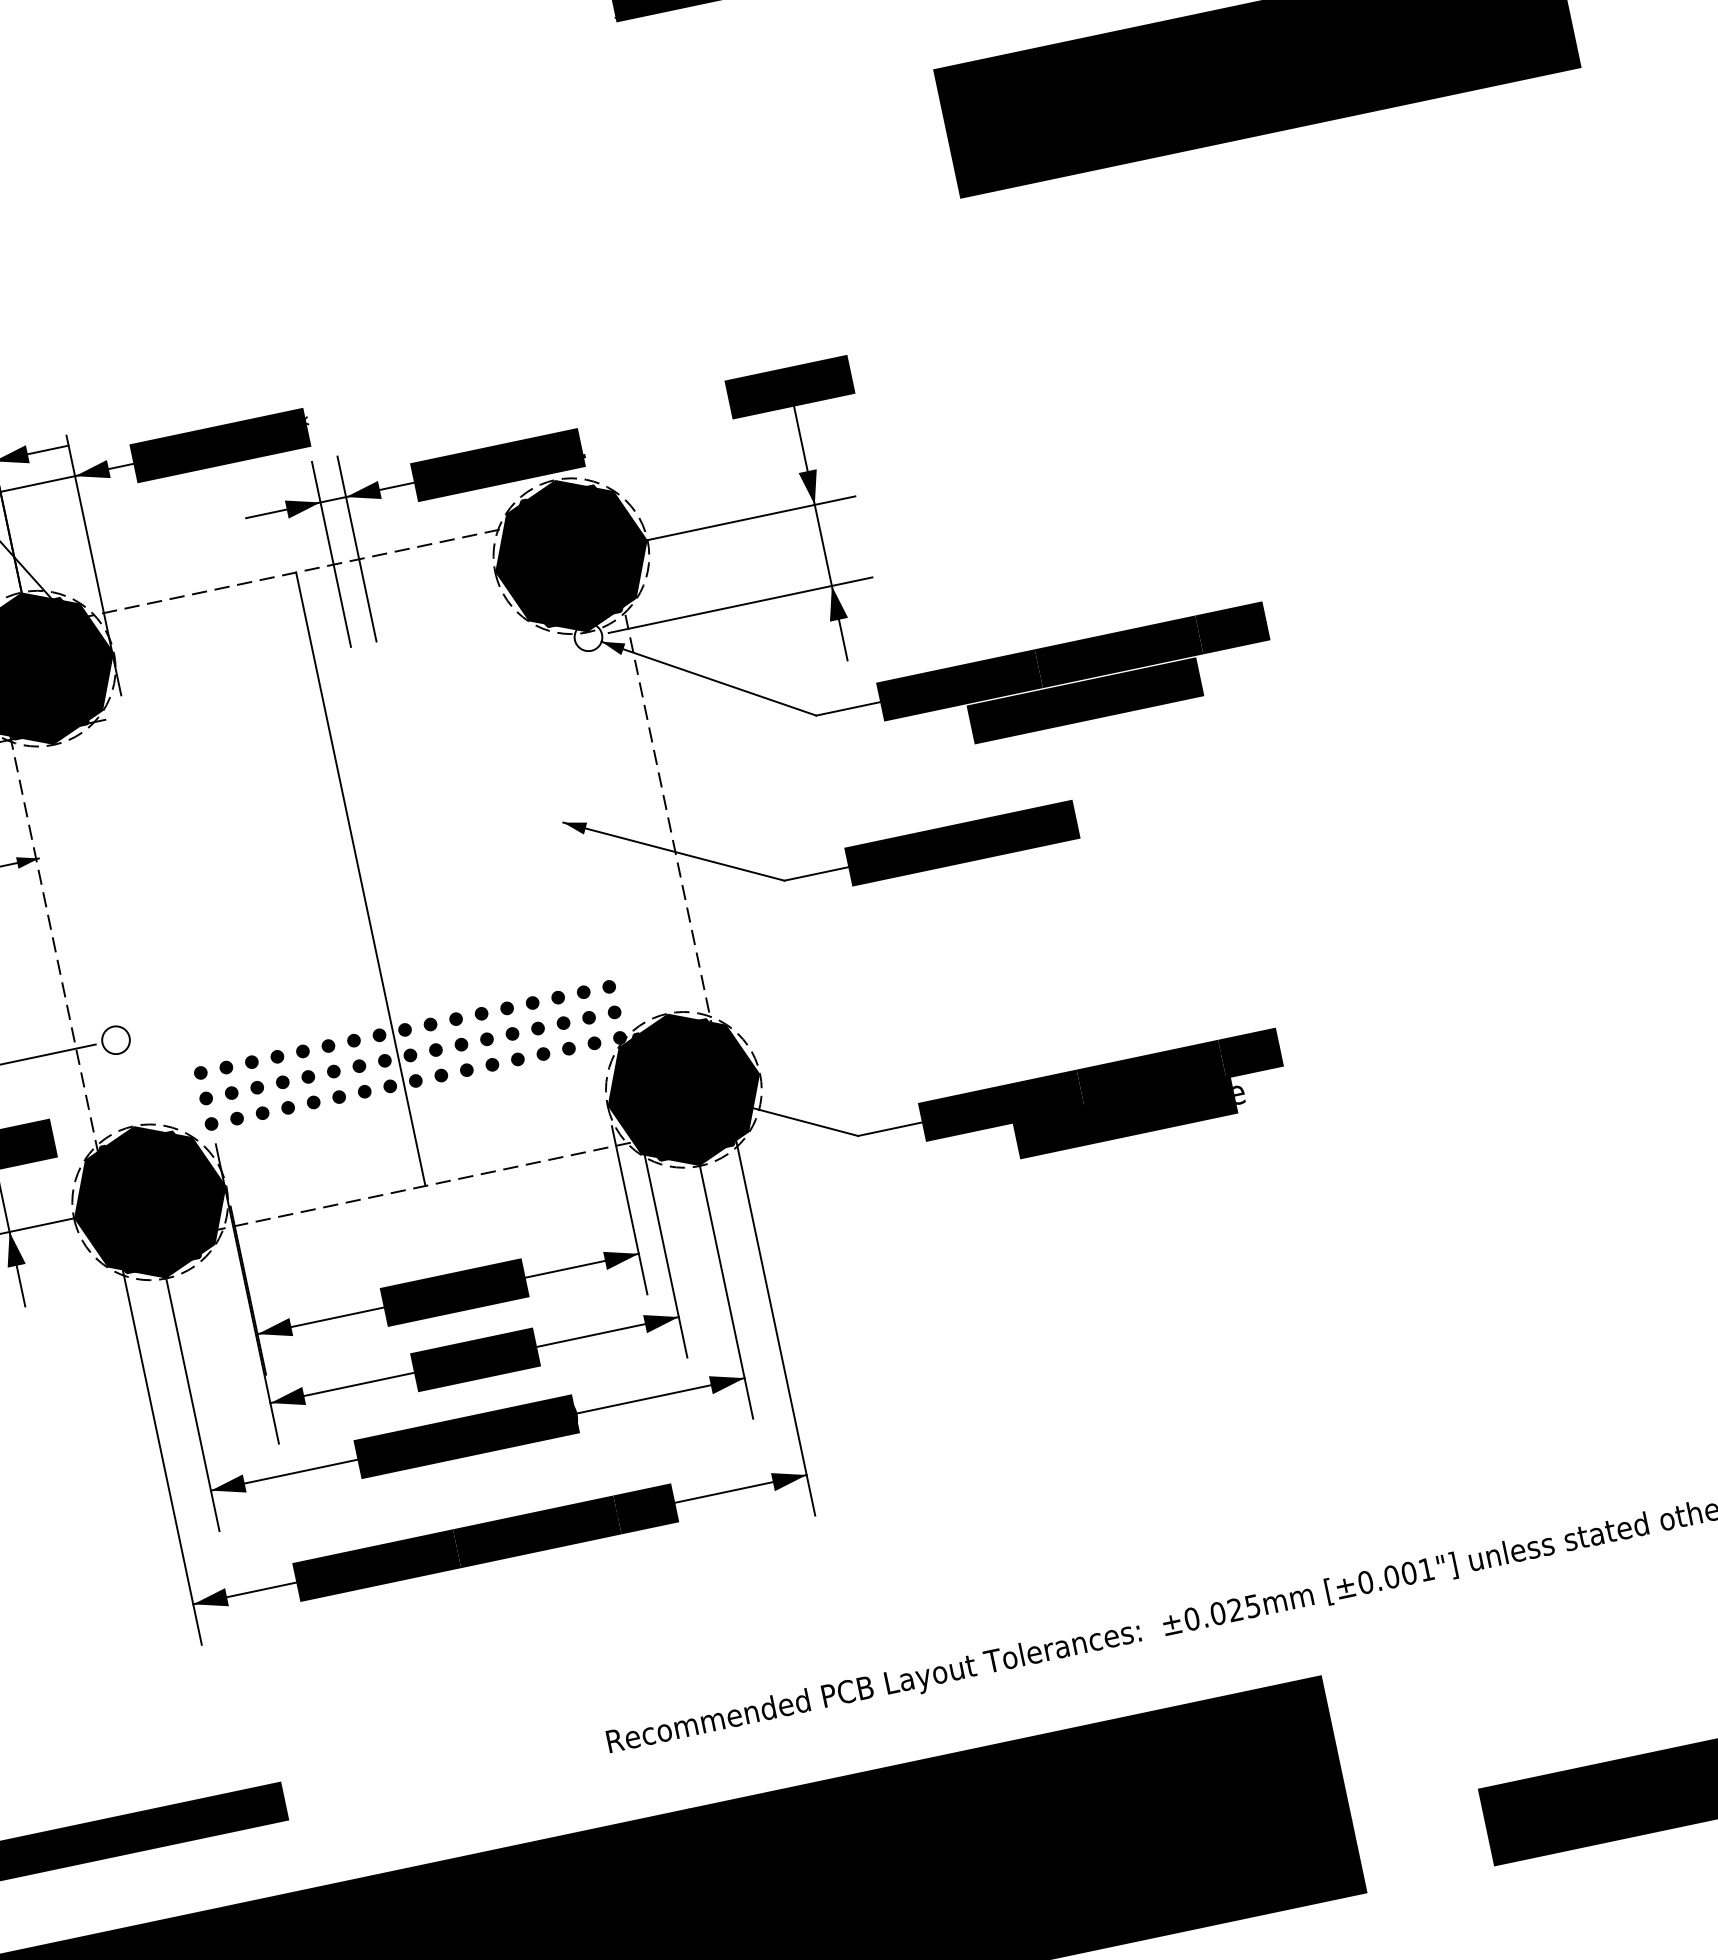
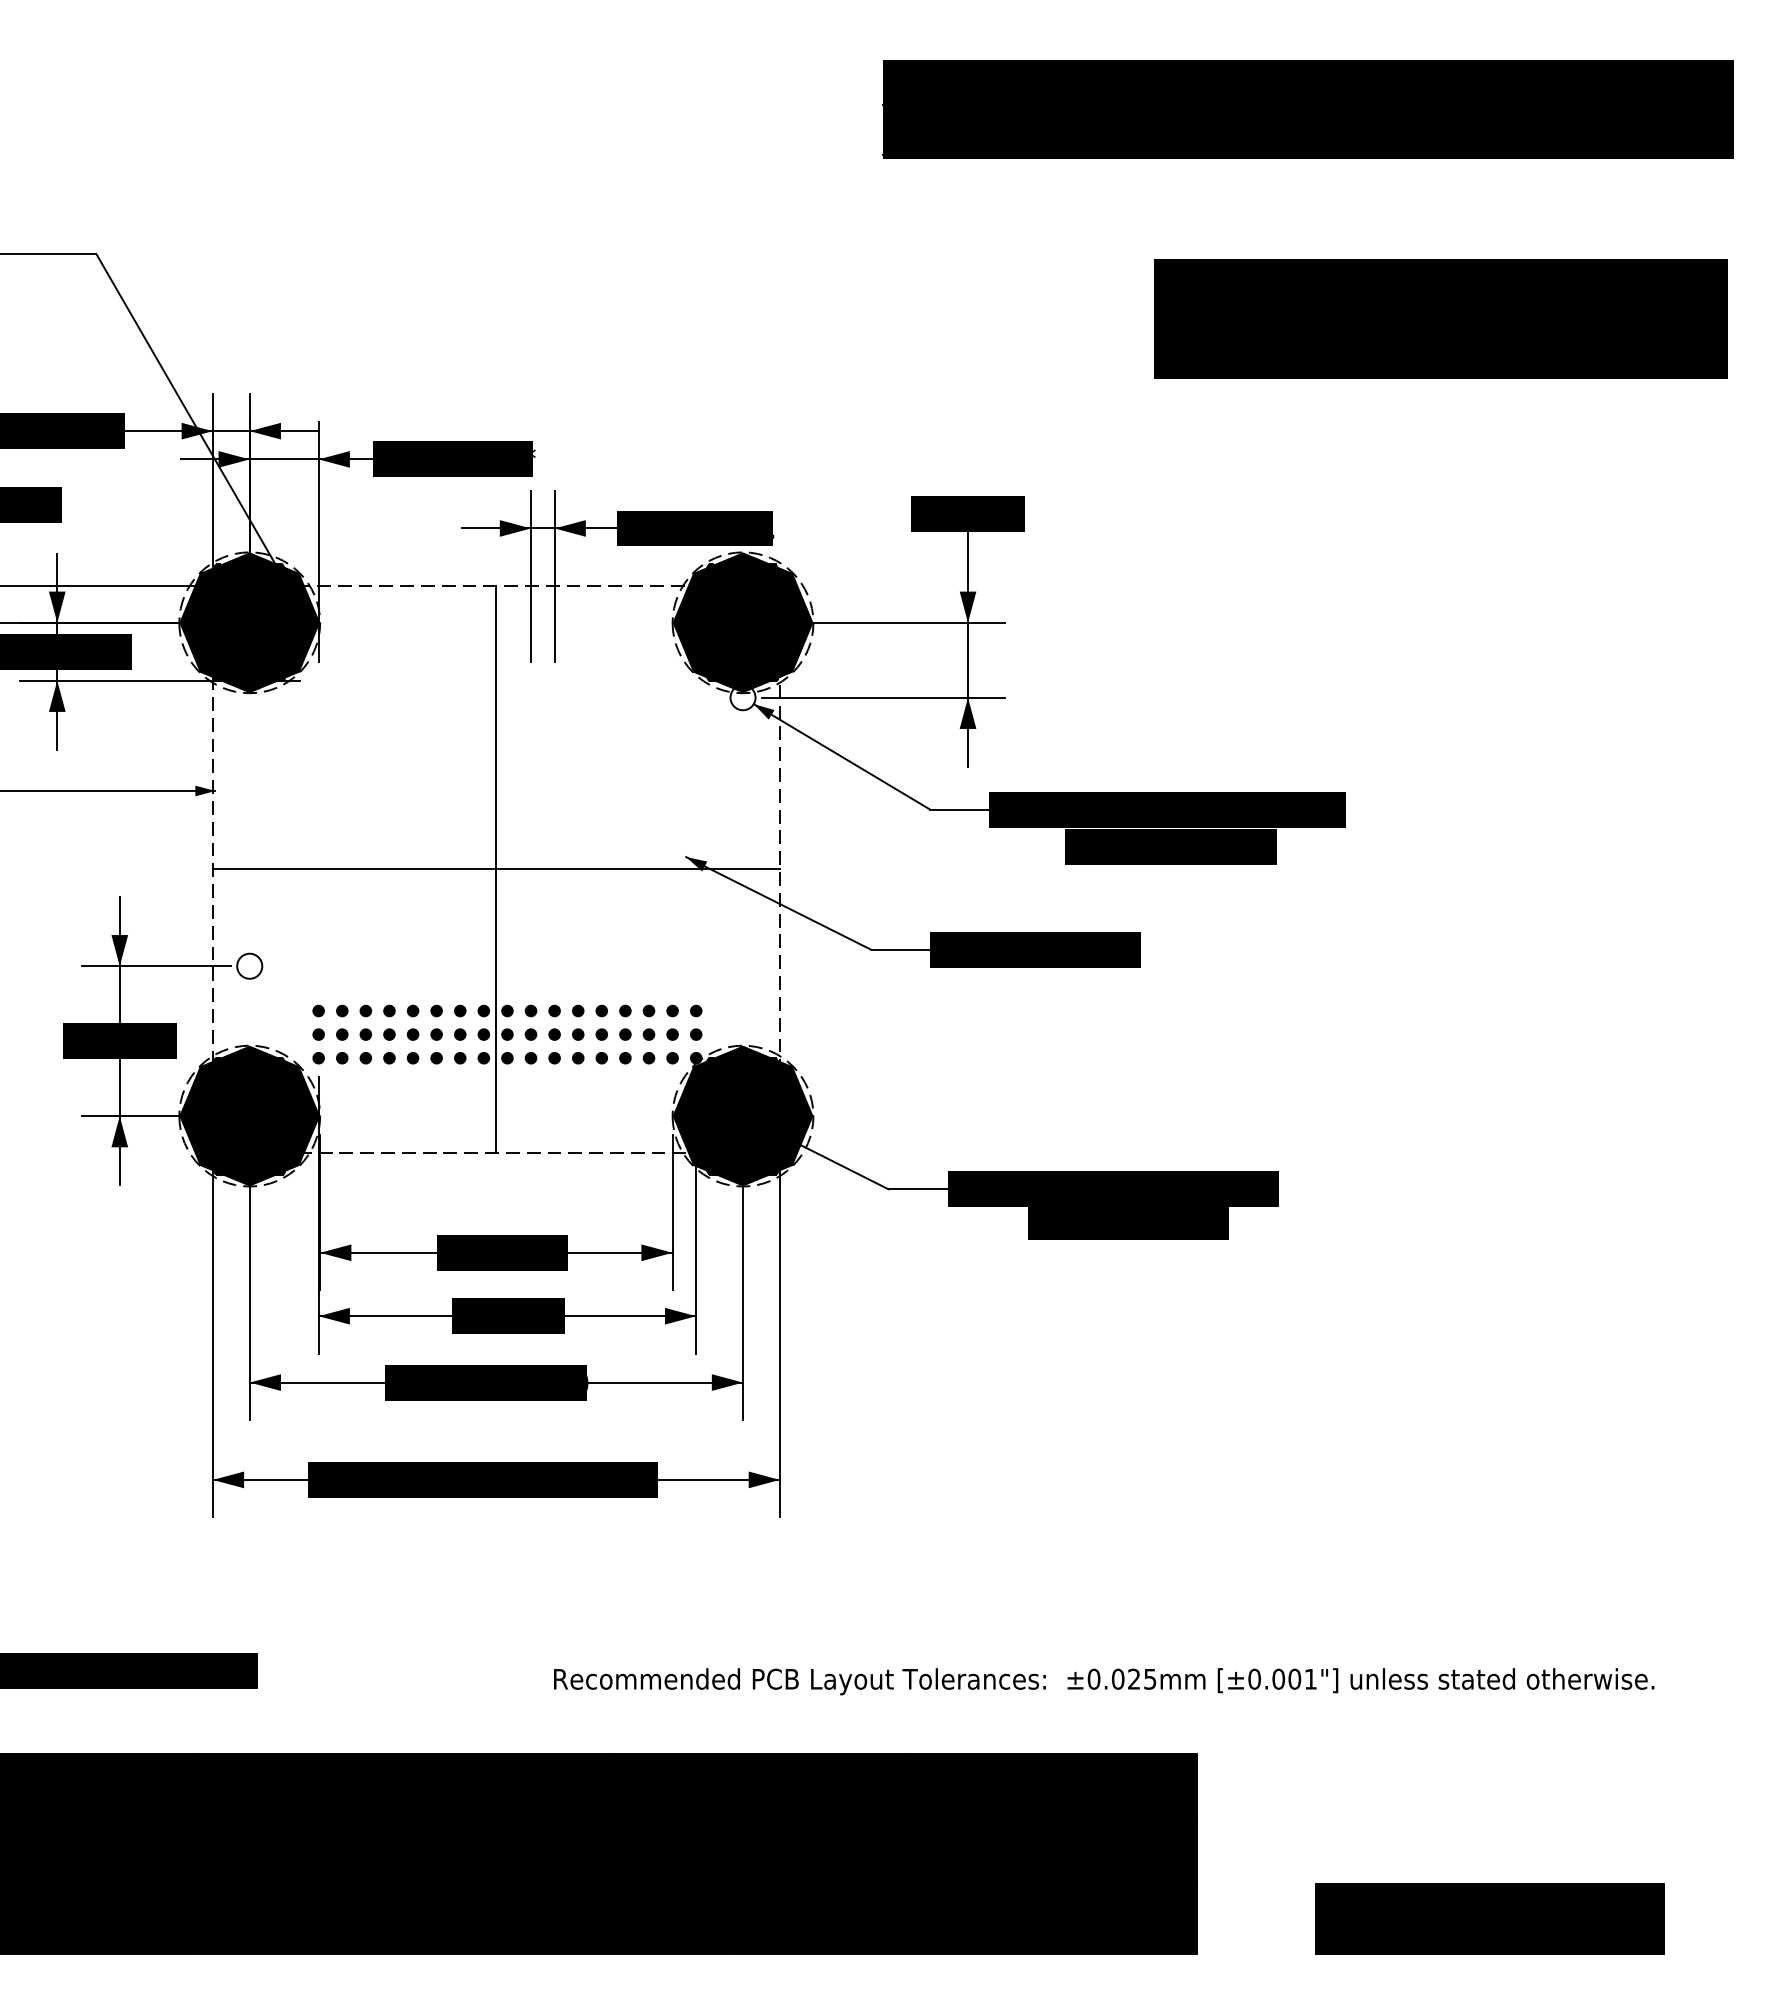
line: (359, 879) -> (495, 869), added
text: (1238, 1094) -> (1233, 1223), Alignment Hole -> Mounting Hole

